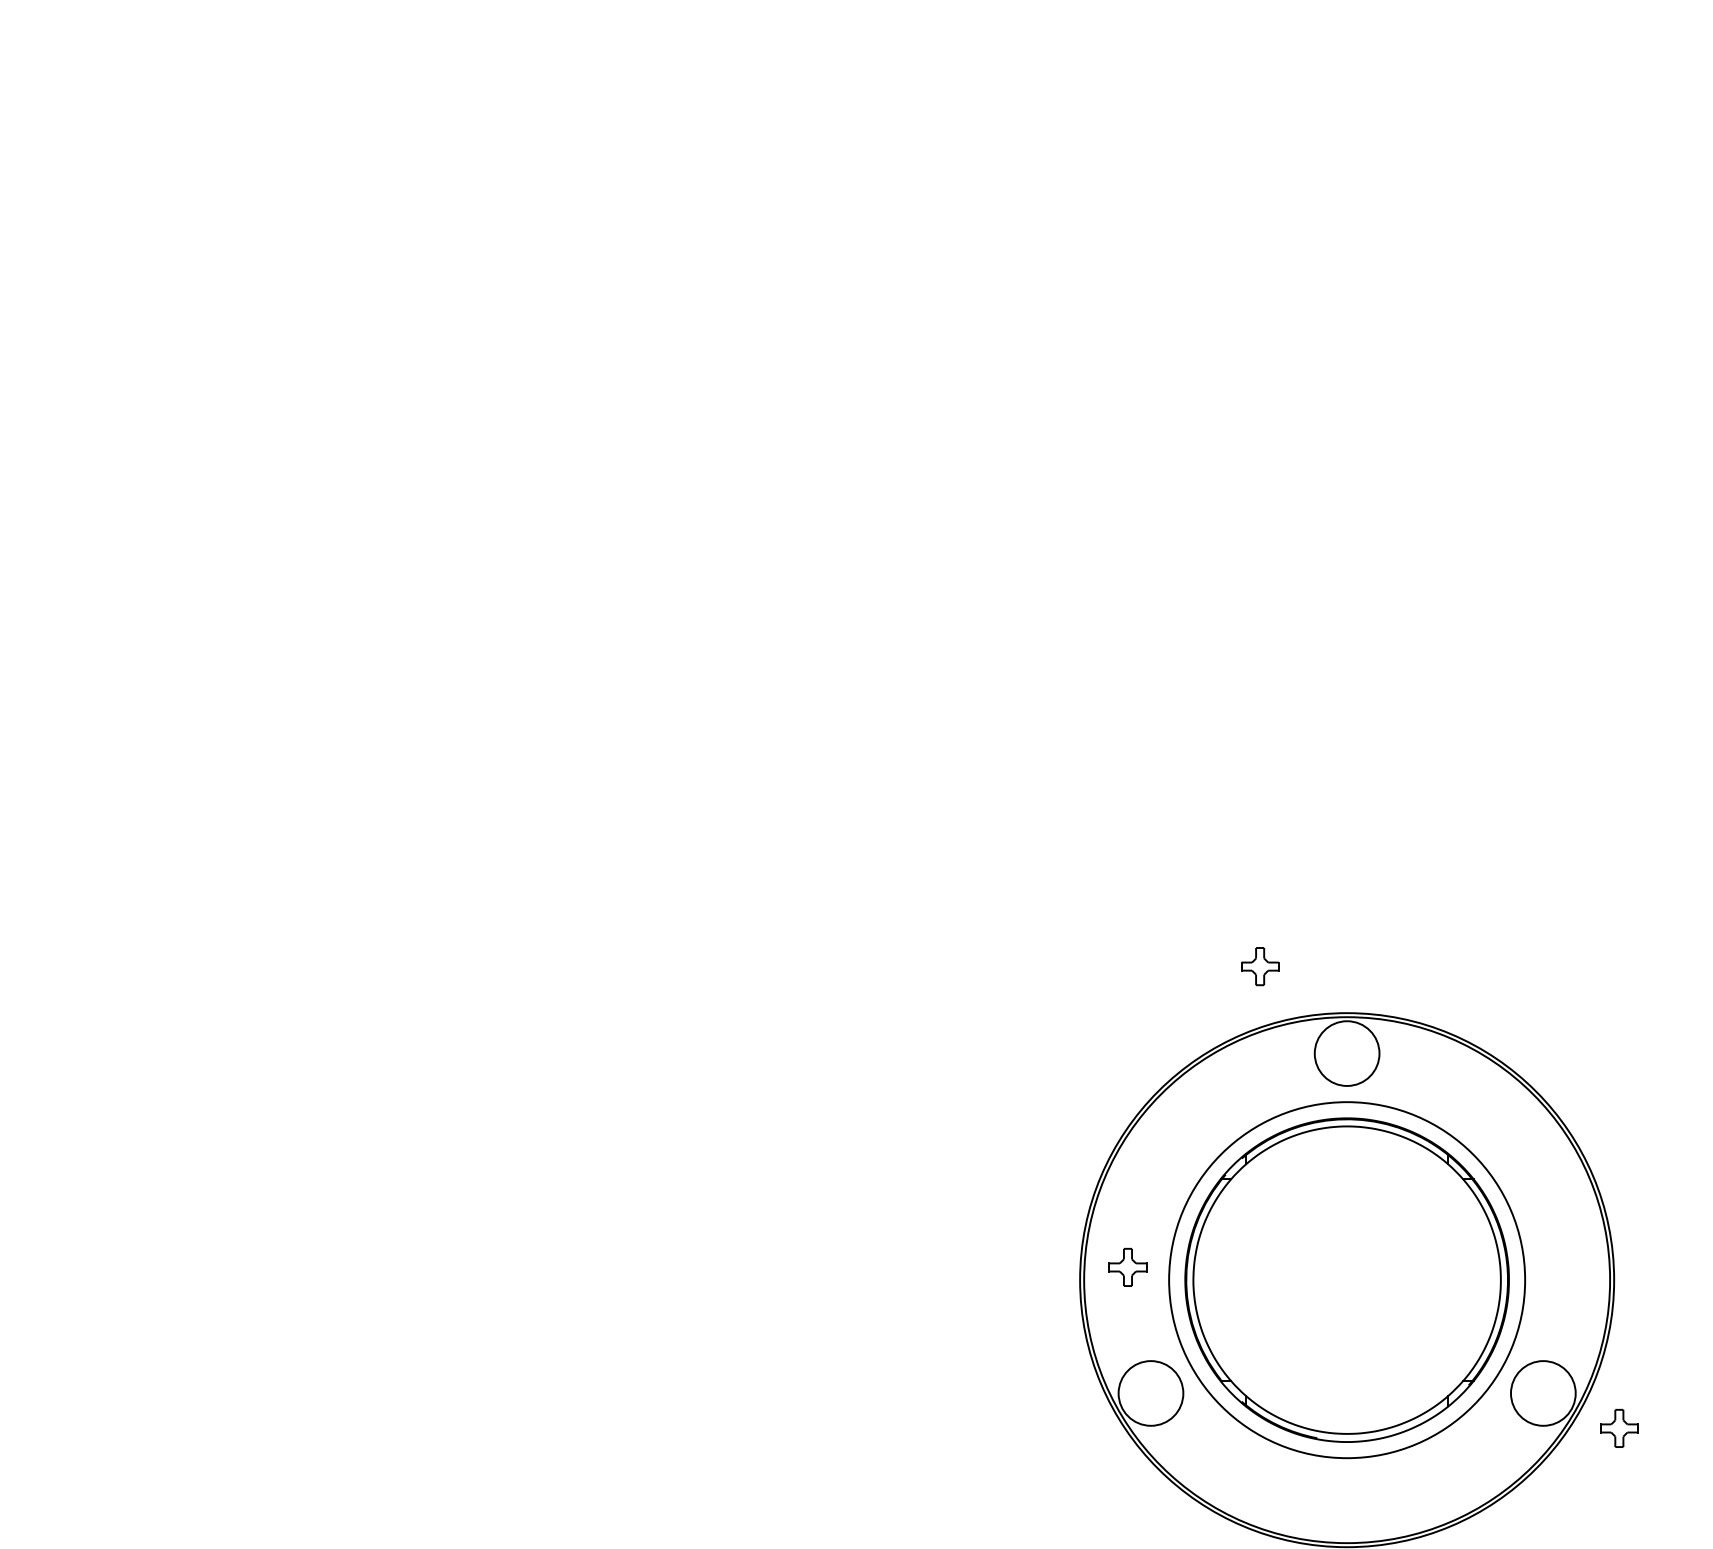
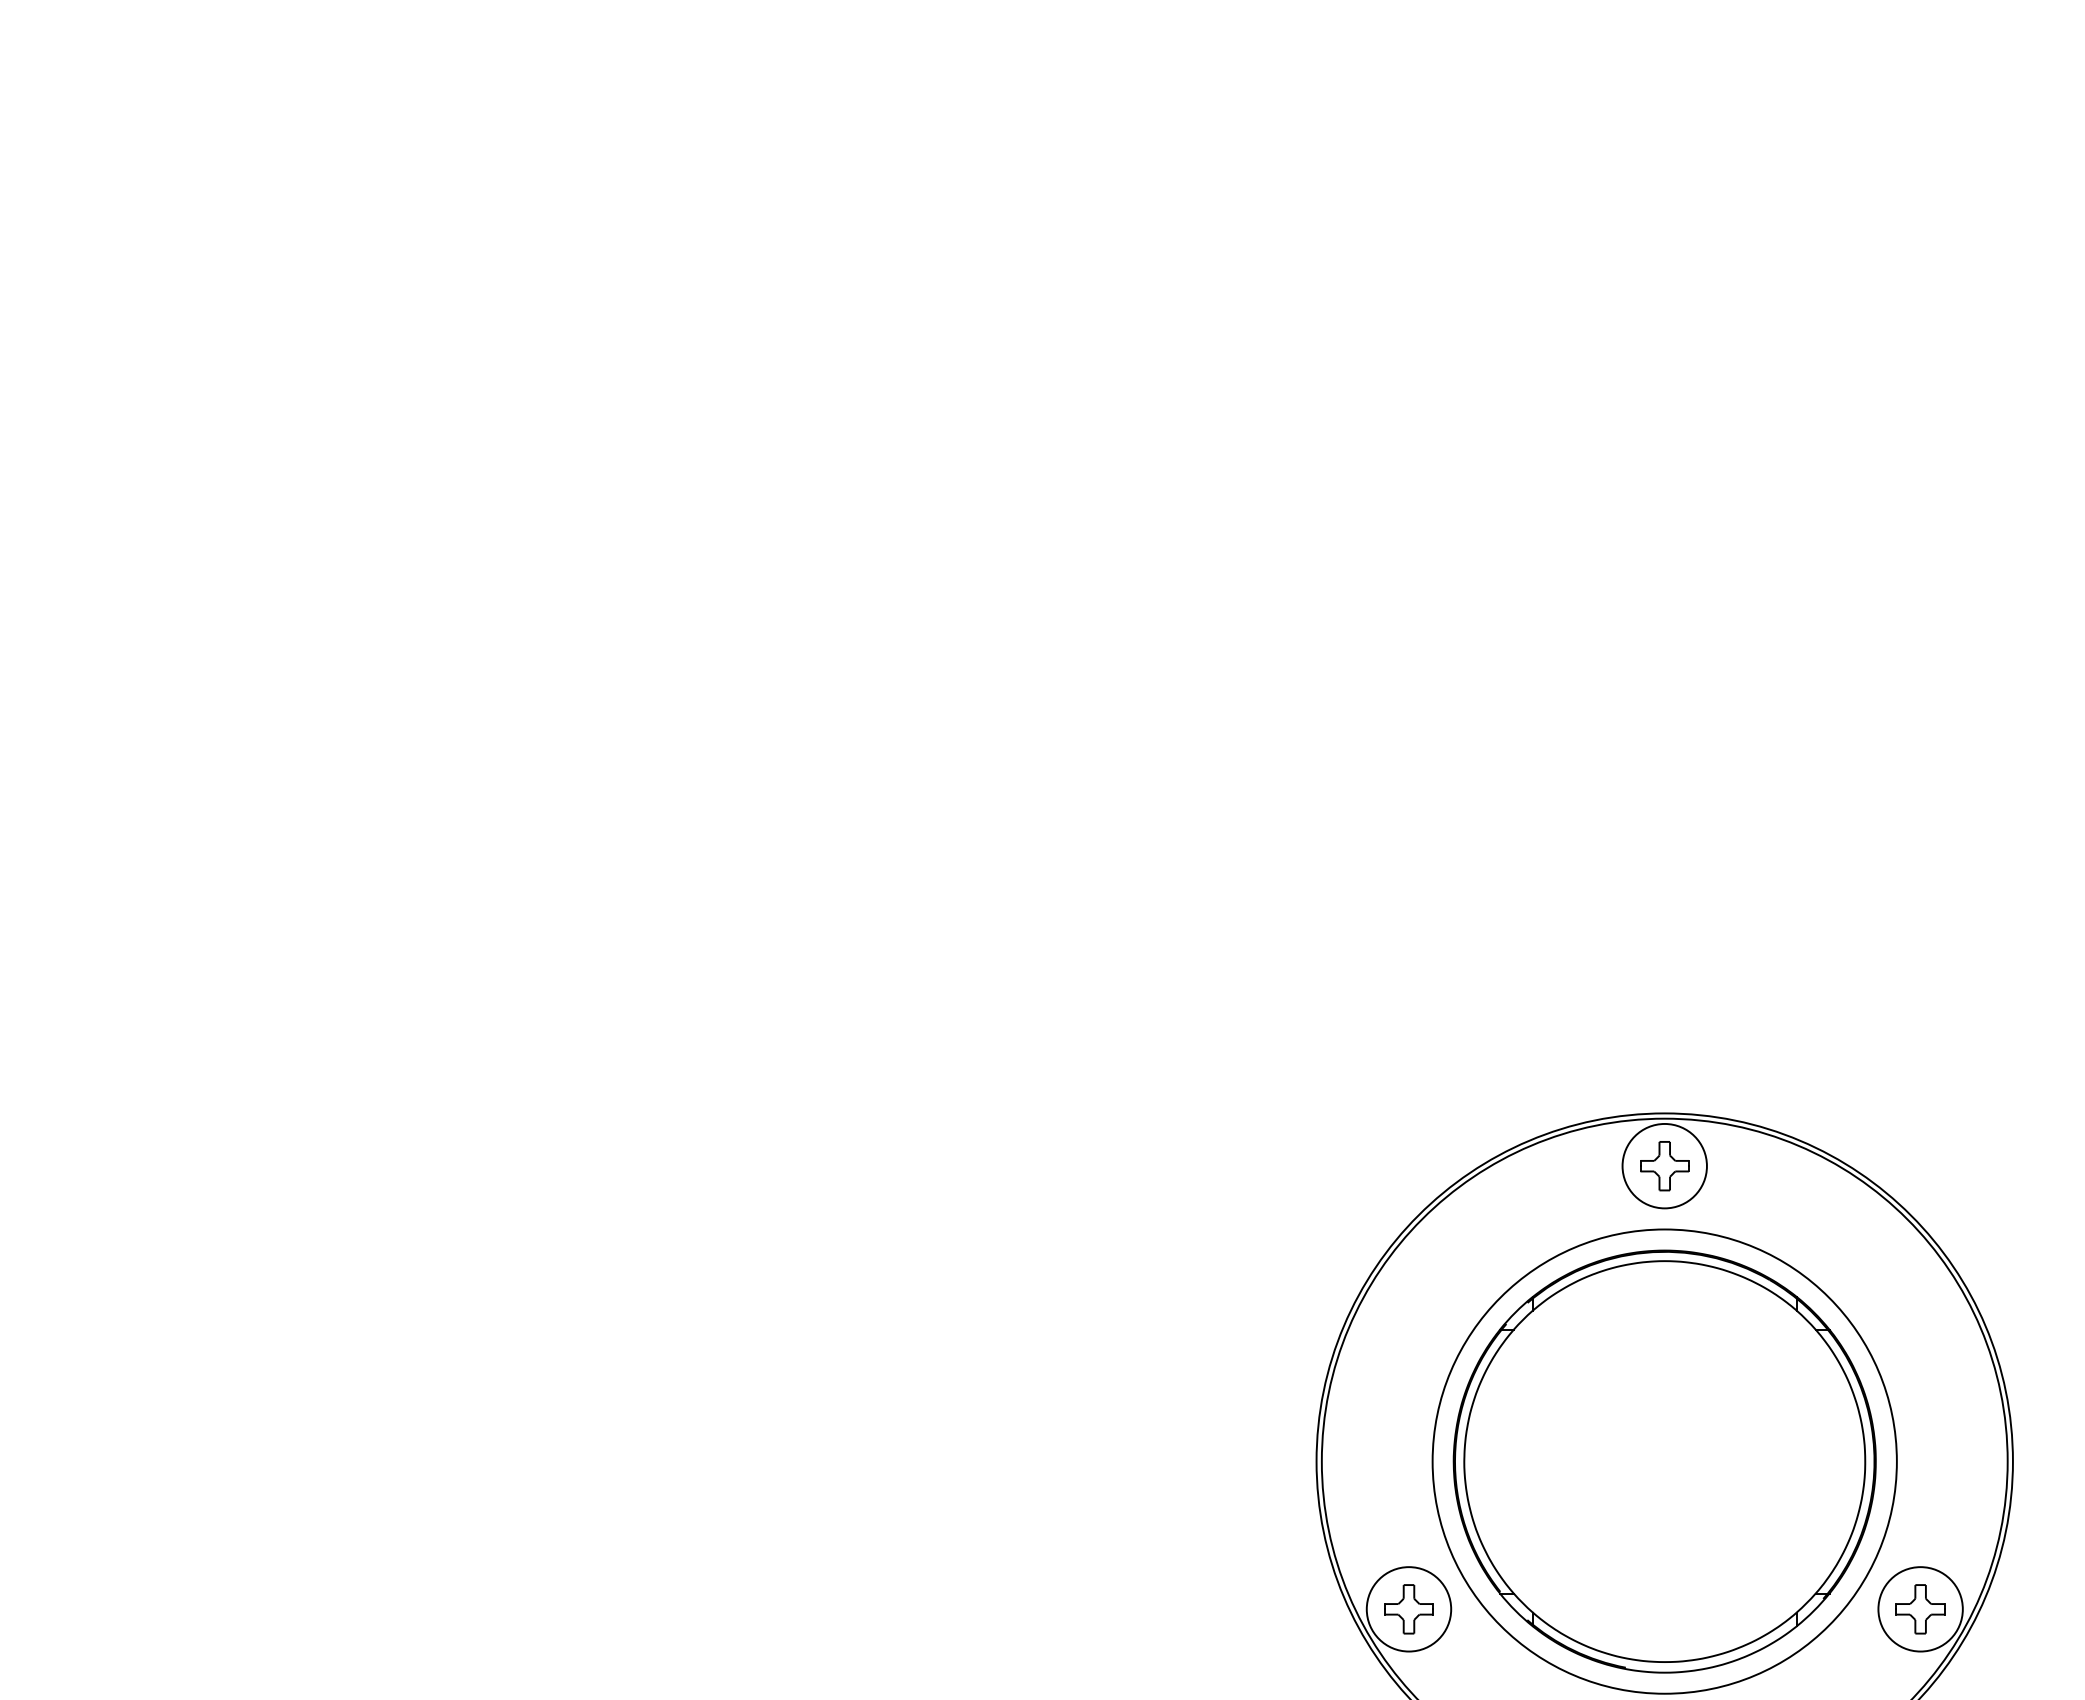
part: (1260, 966) -> (1665, 1166), moved
part: (1127, 1267) -> (1408, 1609), moved
part: (1619, 1428) -> (1920, 1609), moved

